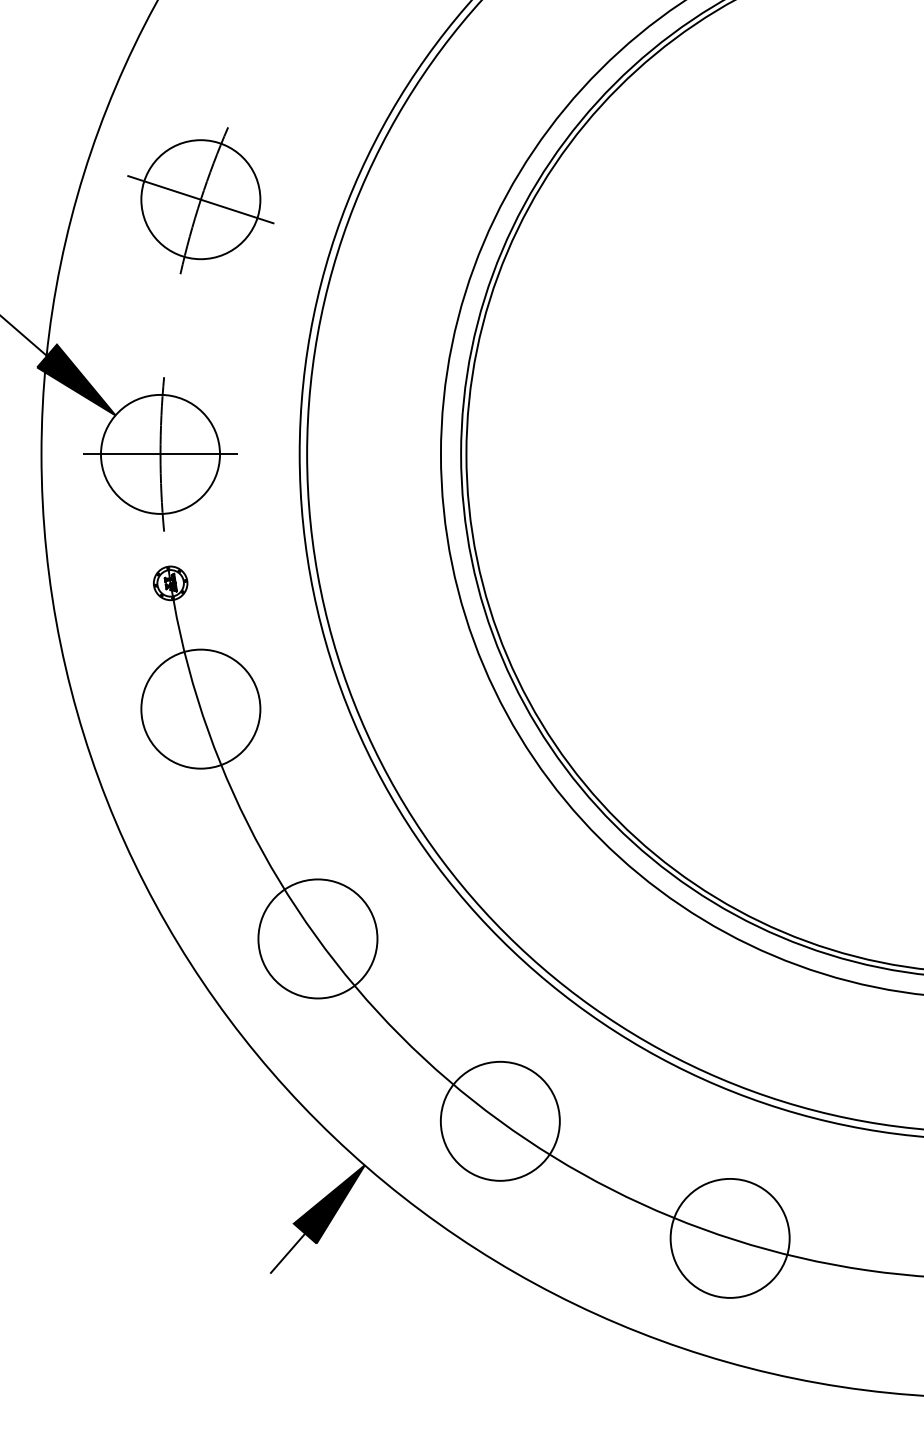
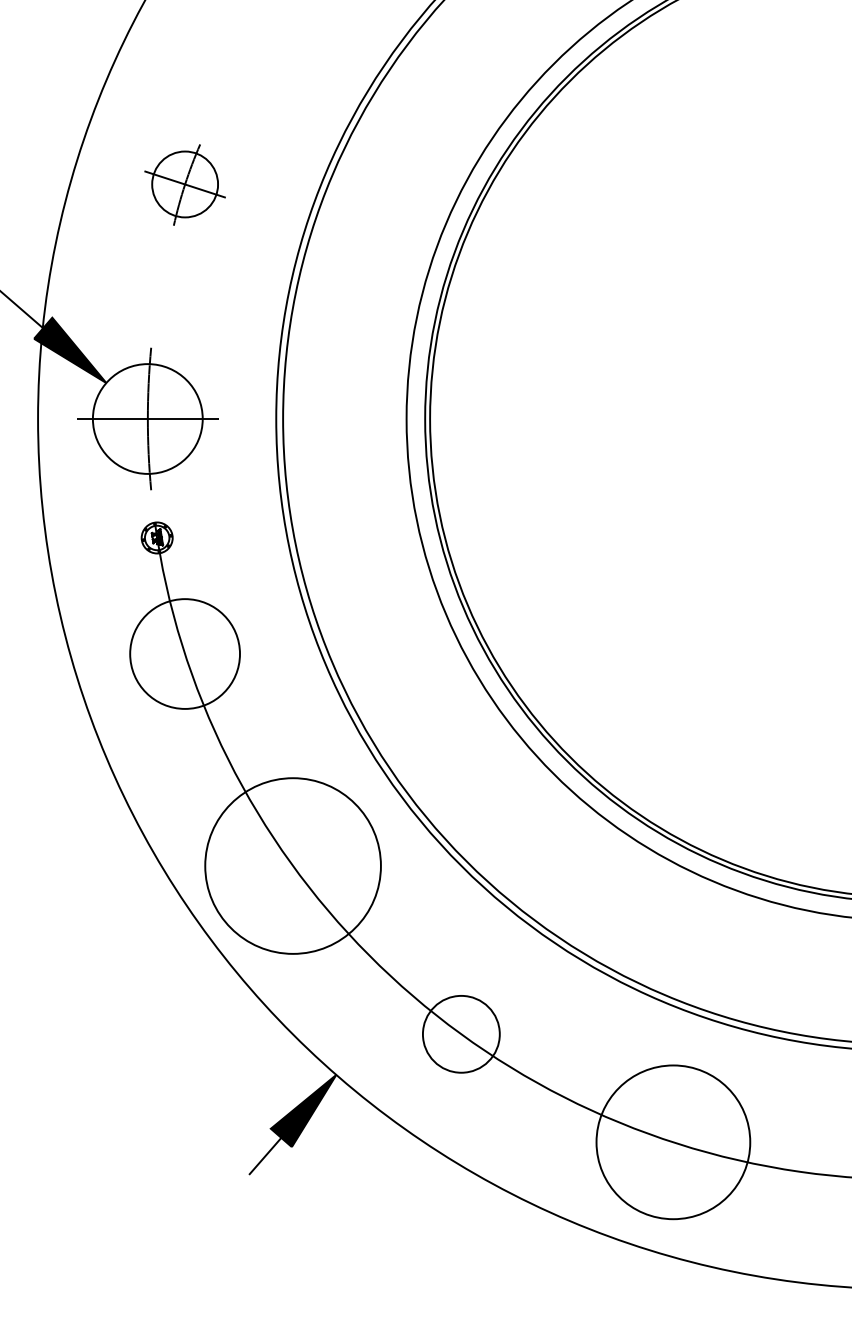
part: (200, 200) -> (184, 184), size x0.6
circle: (317, 938) -> (292, 865), size x1.6
circle: (499, 1120) -> (460, 1033), size x0.7
circle: (729, 1237) -> (672, 1141), size x1.4

